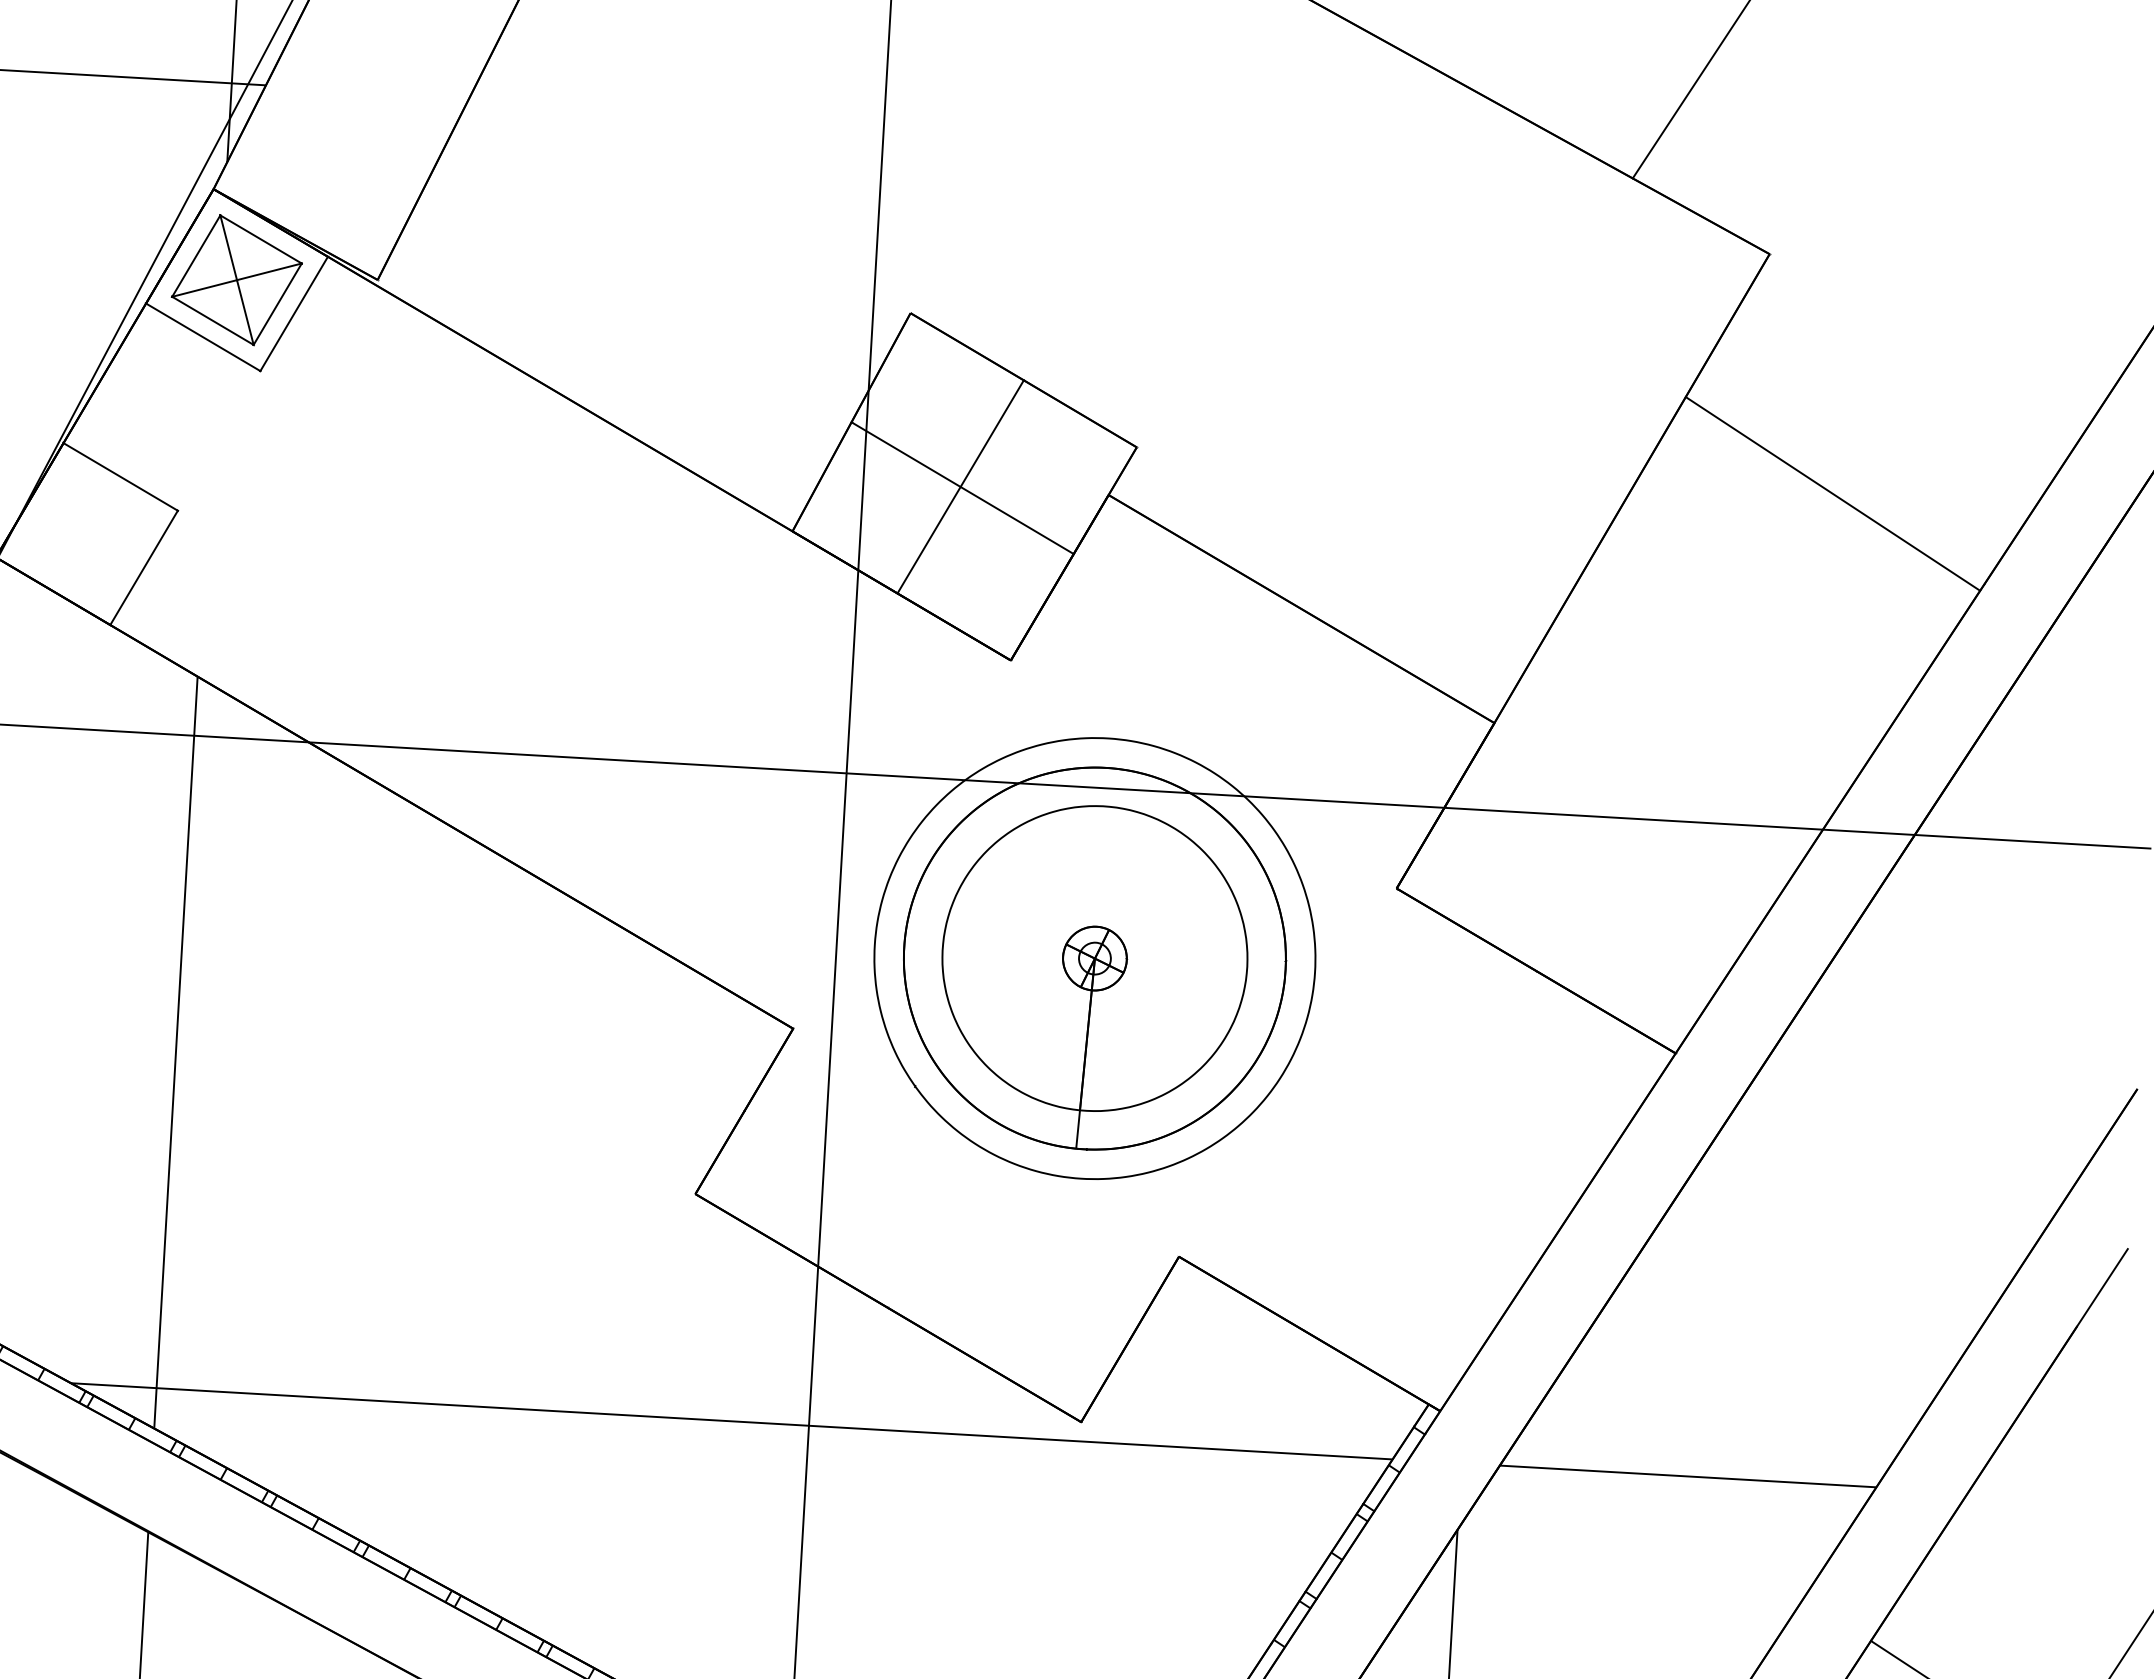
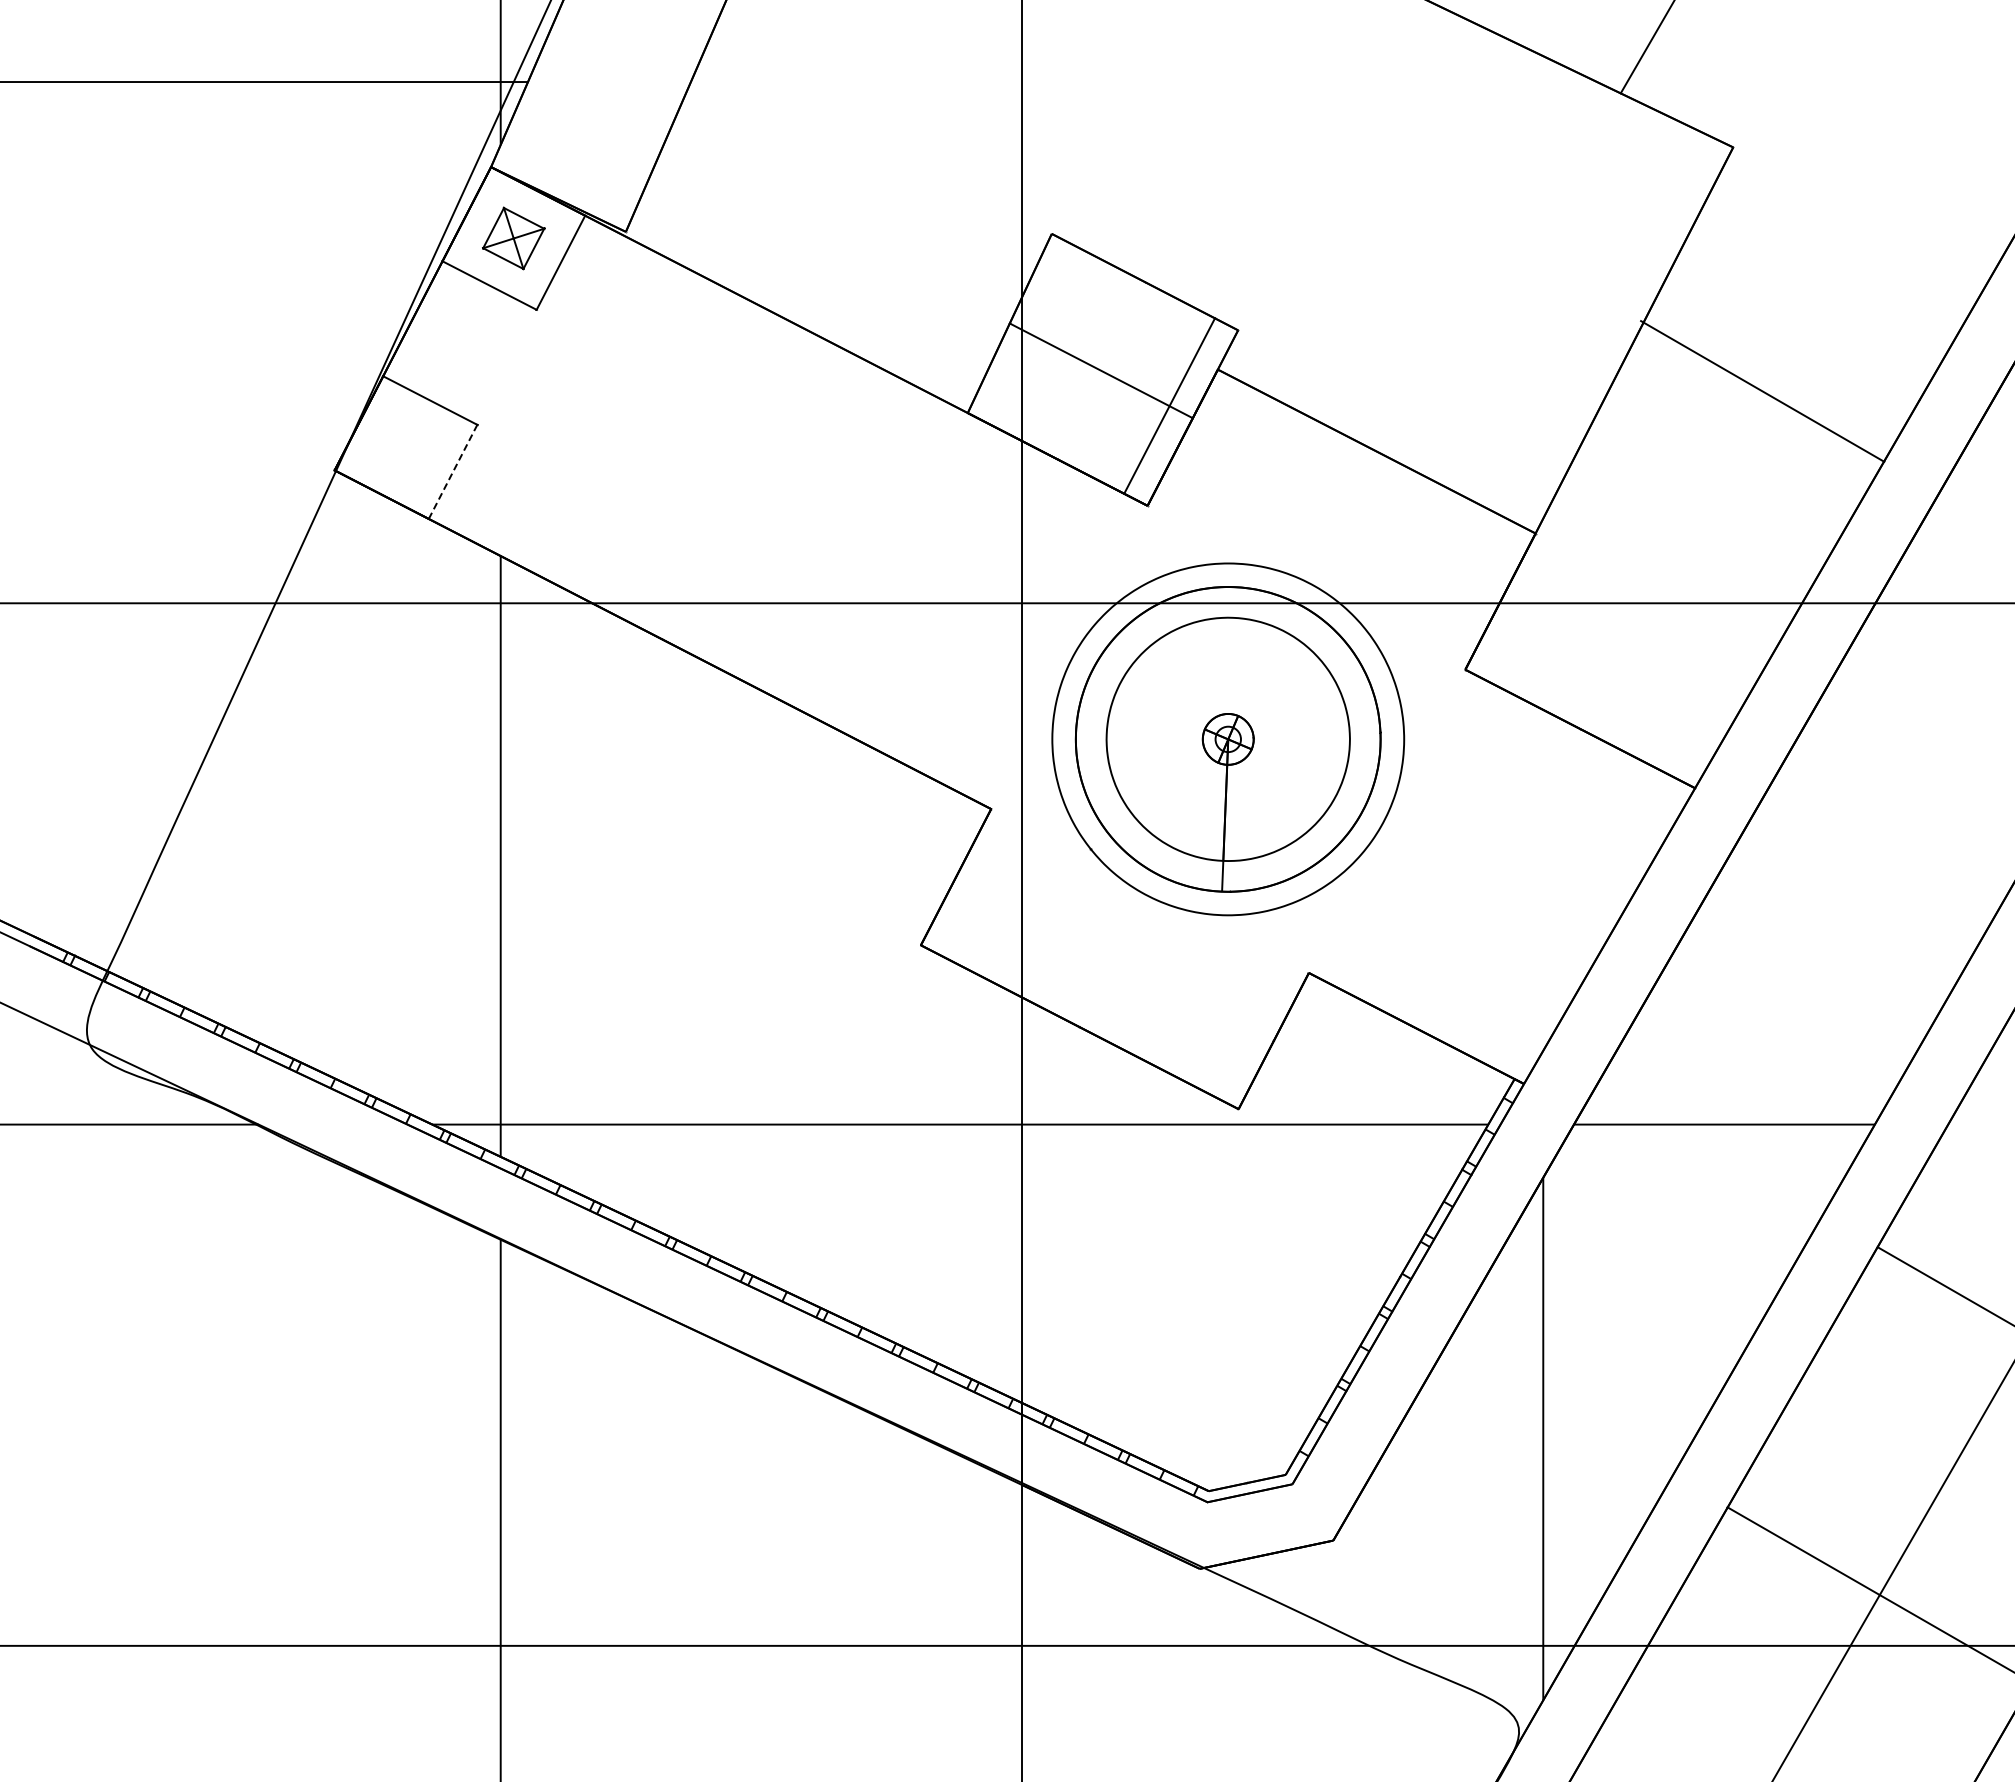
part: (236, 280) -> (513, 238), size x0.6
line: (960, 486) -> (1169, 405), moved
line: (1832, 493) -> (1762, 391), moved
line: (144, 567) -> (453, 471), solid -> dashed

